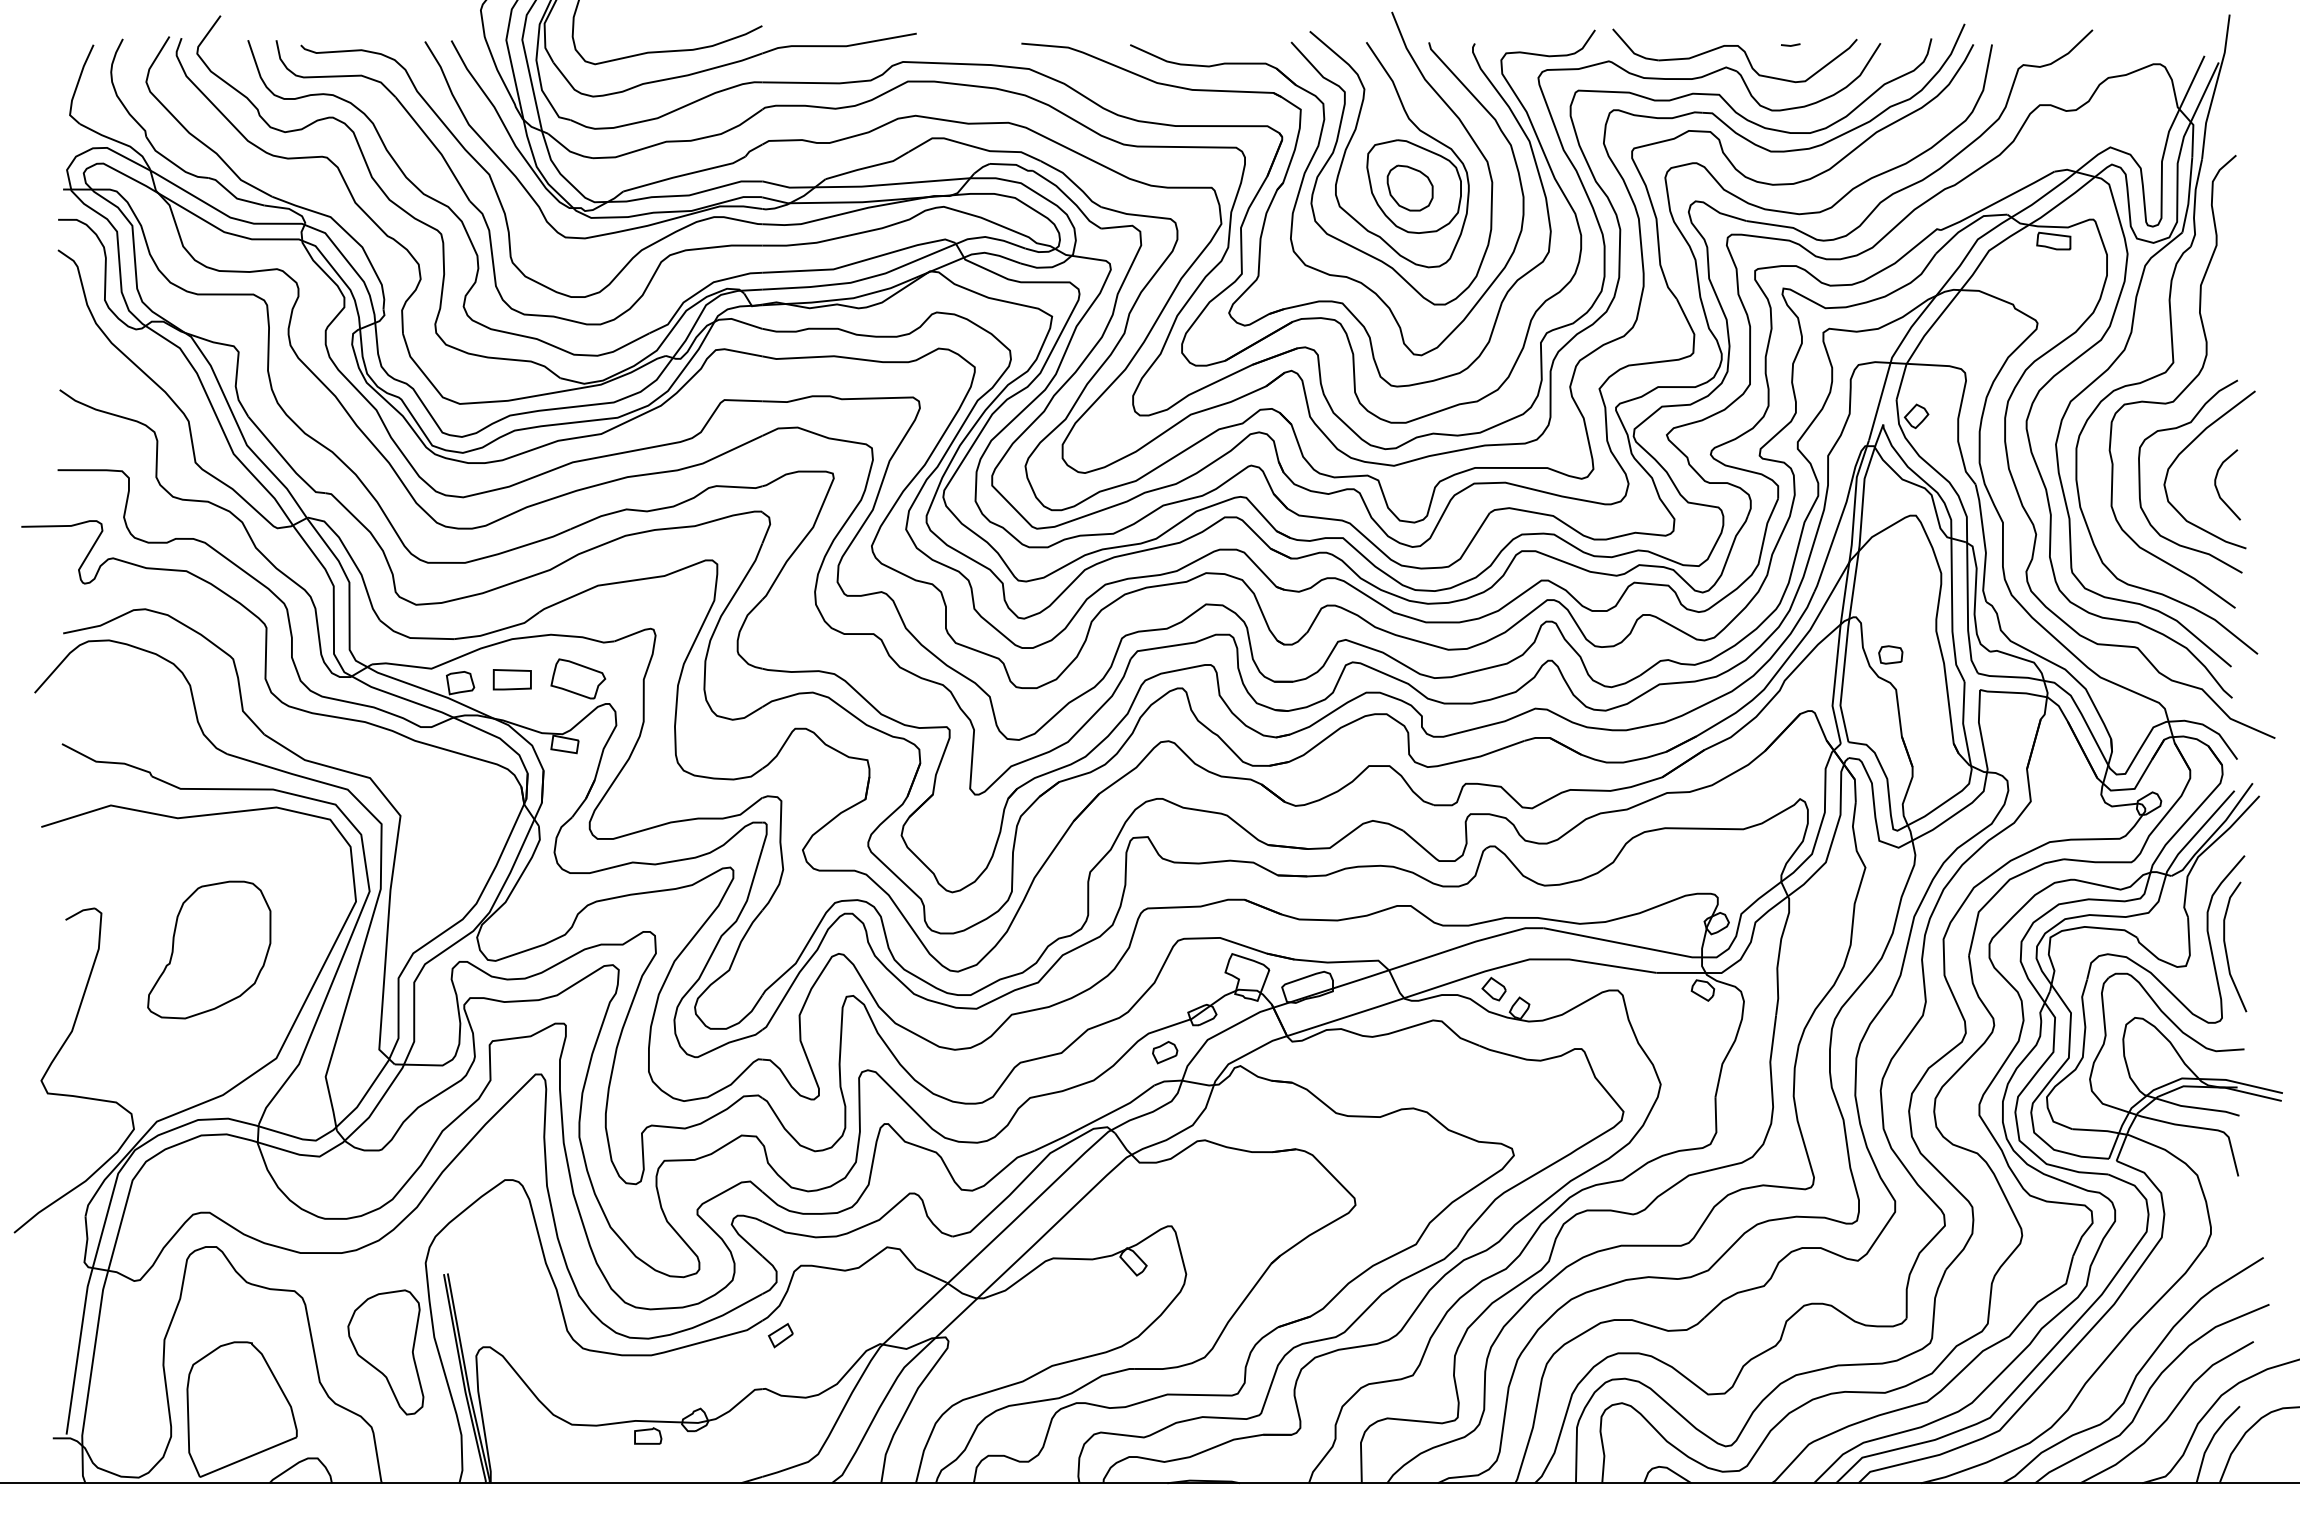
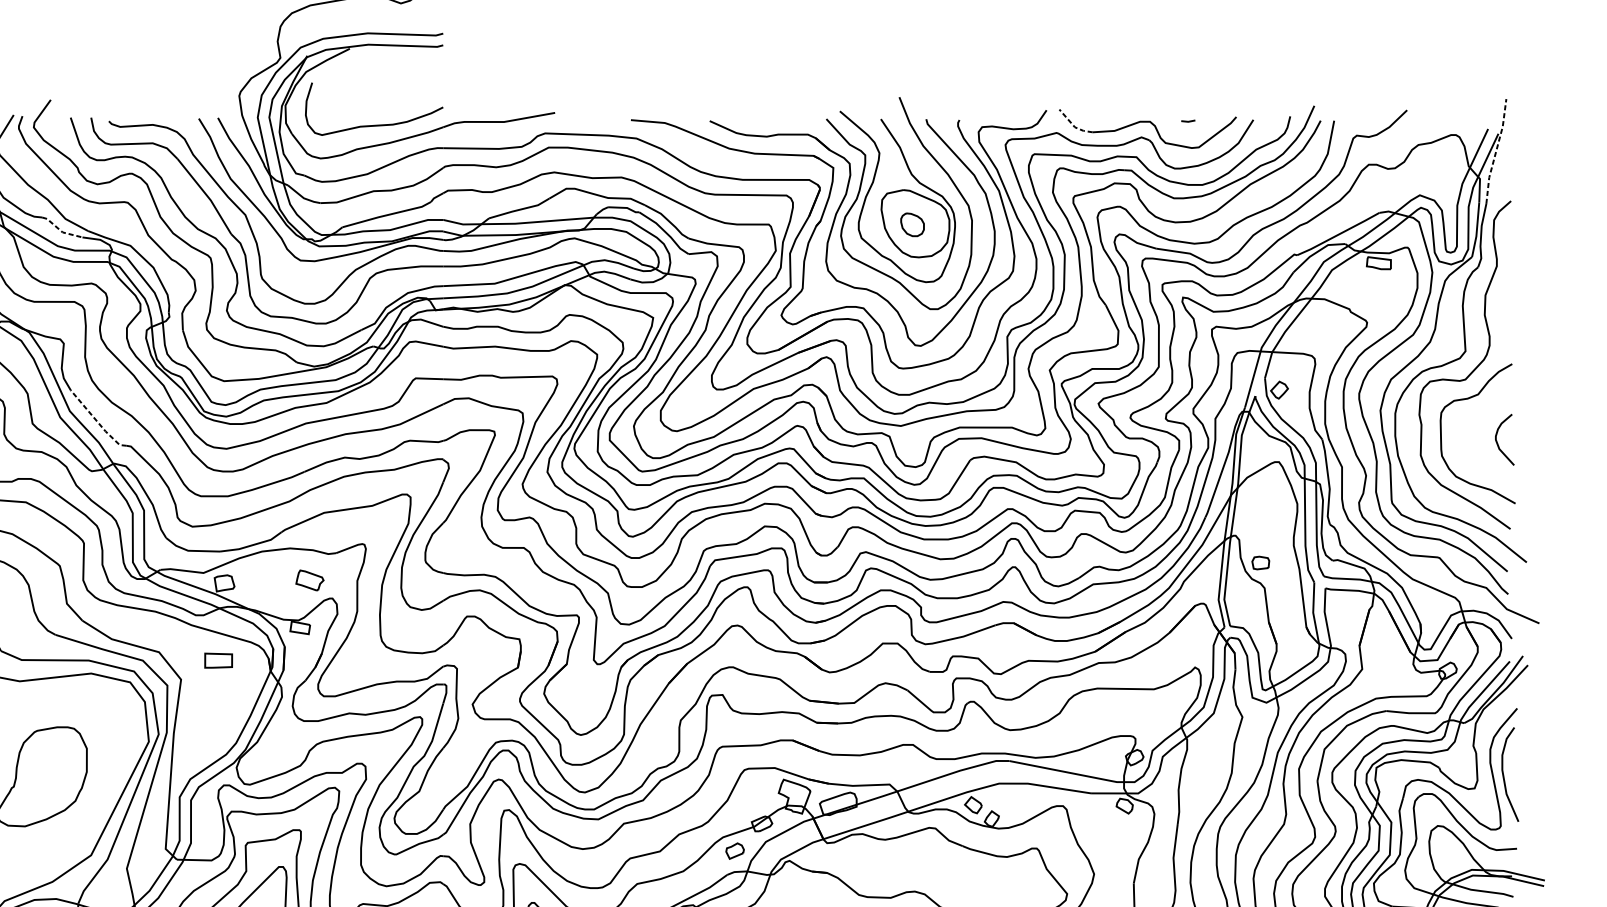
line: (1632, 51) -> (1073, 125), solid -> dashed
line: (2215, 86) -> (1496, 151), solid -> dashed
part: (1409, 187) -> (912, 224), size x0.7
line: (234, 196) -> (60, 230), solid -> dashed
curve: (2187, 447) -> (1475, 412), removed
line: (284, 459) -> (97, 421), solid -> dashed
part: (578, 678) -> (310, 580), size x0.7
part: (511, 679) -> (218, 660), moved

